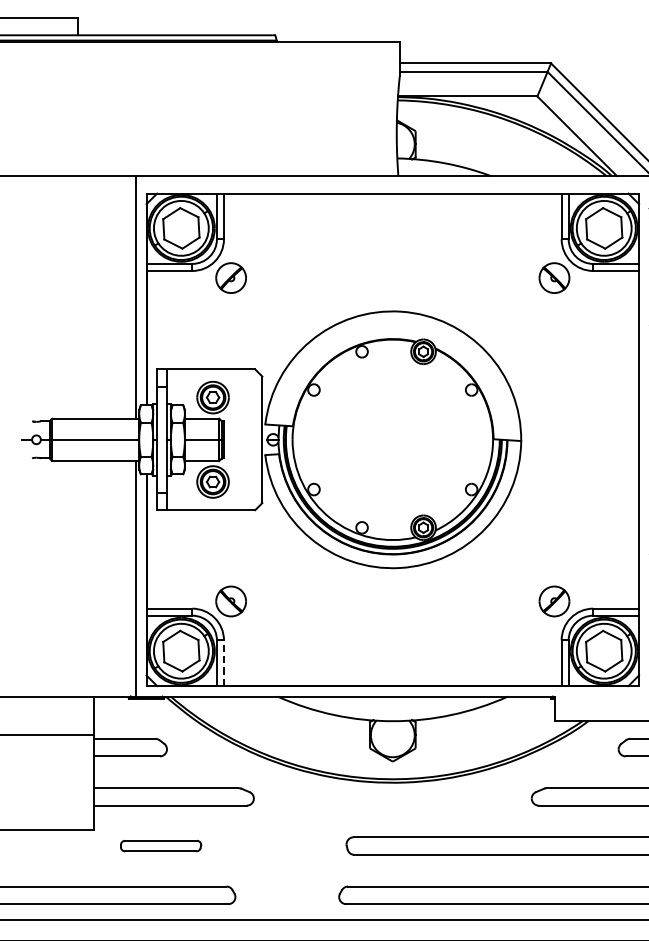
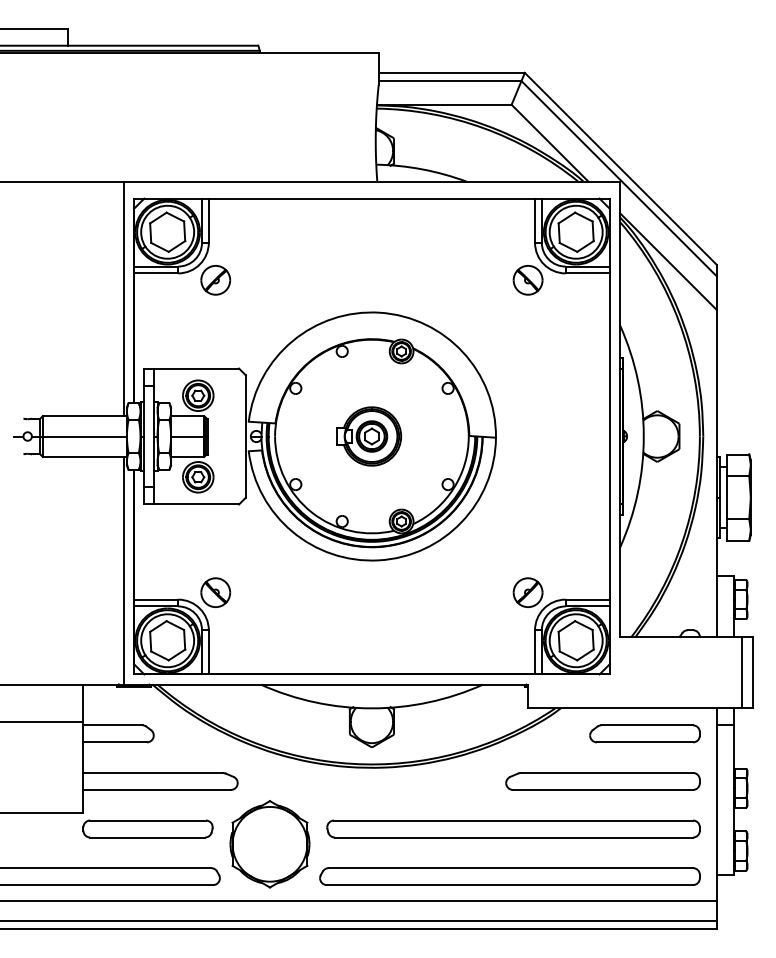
part: (390, 439) -> (369, 436), added
line: (223, 662) -> (208, 651), dashed -> solid
part: (160, 845) -> (147, 828), size x1.67
part: (286, 862) -> (269, 844), added

